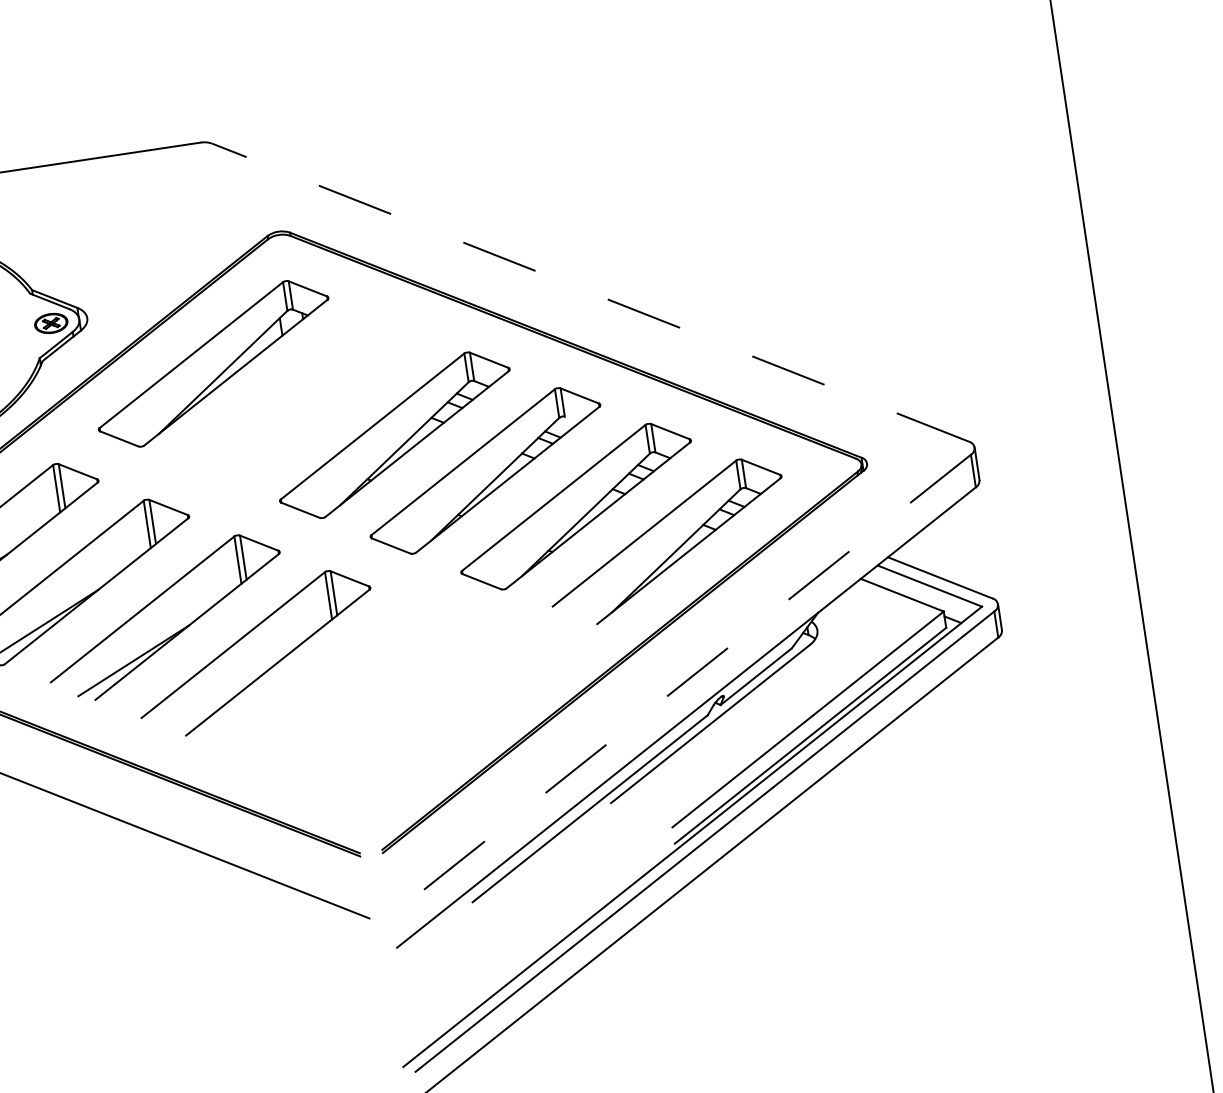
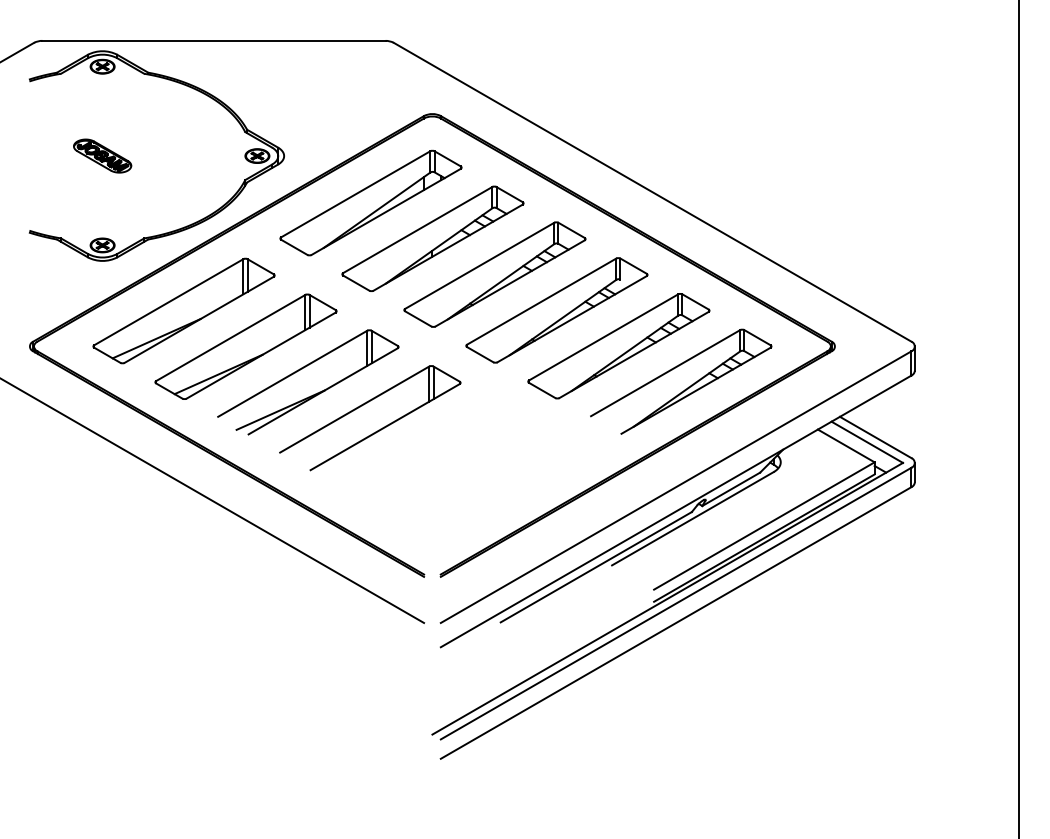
line: (590, 293) -> (652, 192), dashed -> solid
part: (303, 399) -> (432, 238), added
line: (682, 685) -> (676, 487), dashed -> solid

